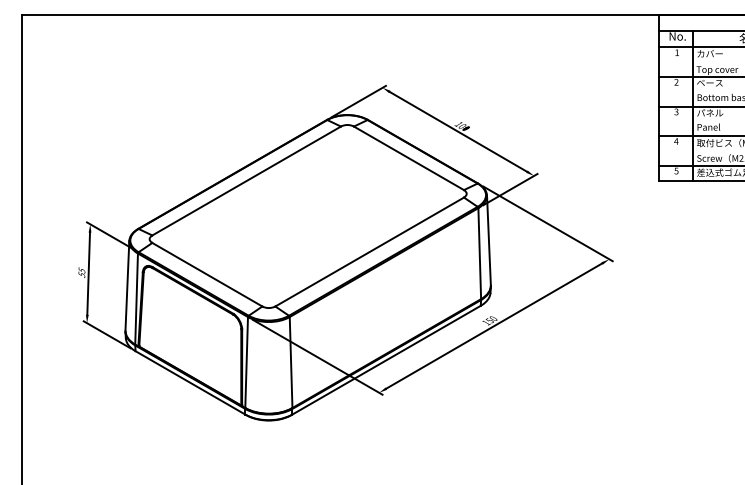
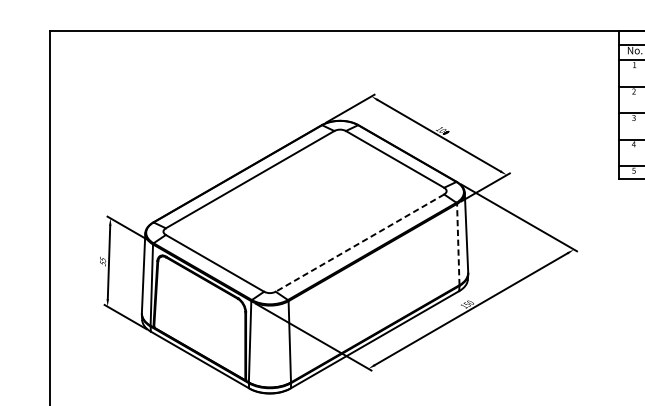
line: (369, 252) -> (359, 243), solid -> dashed
line: (479, 253) -> (458, 244), solid -> dashed

